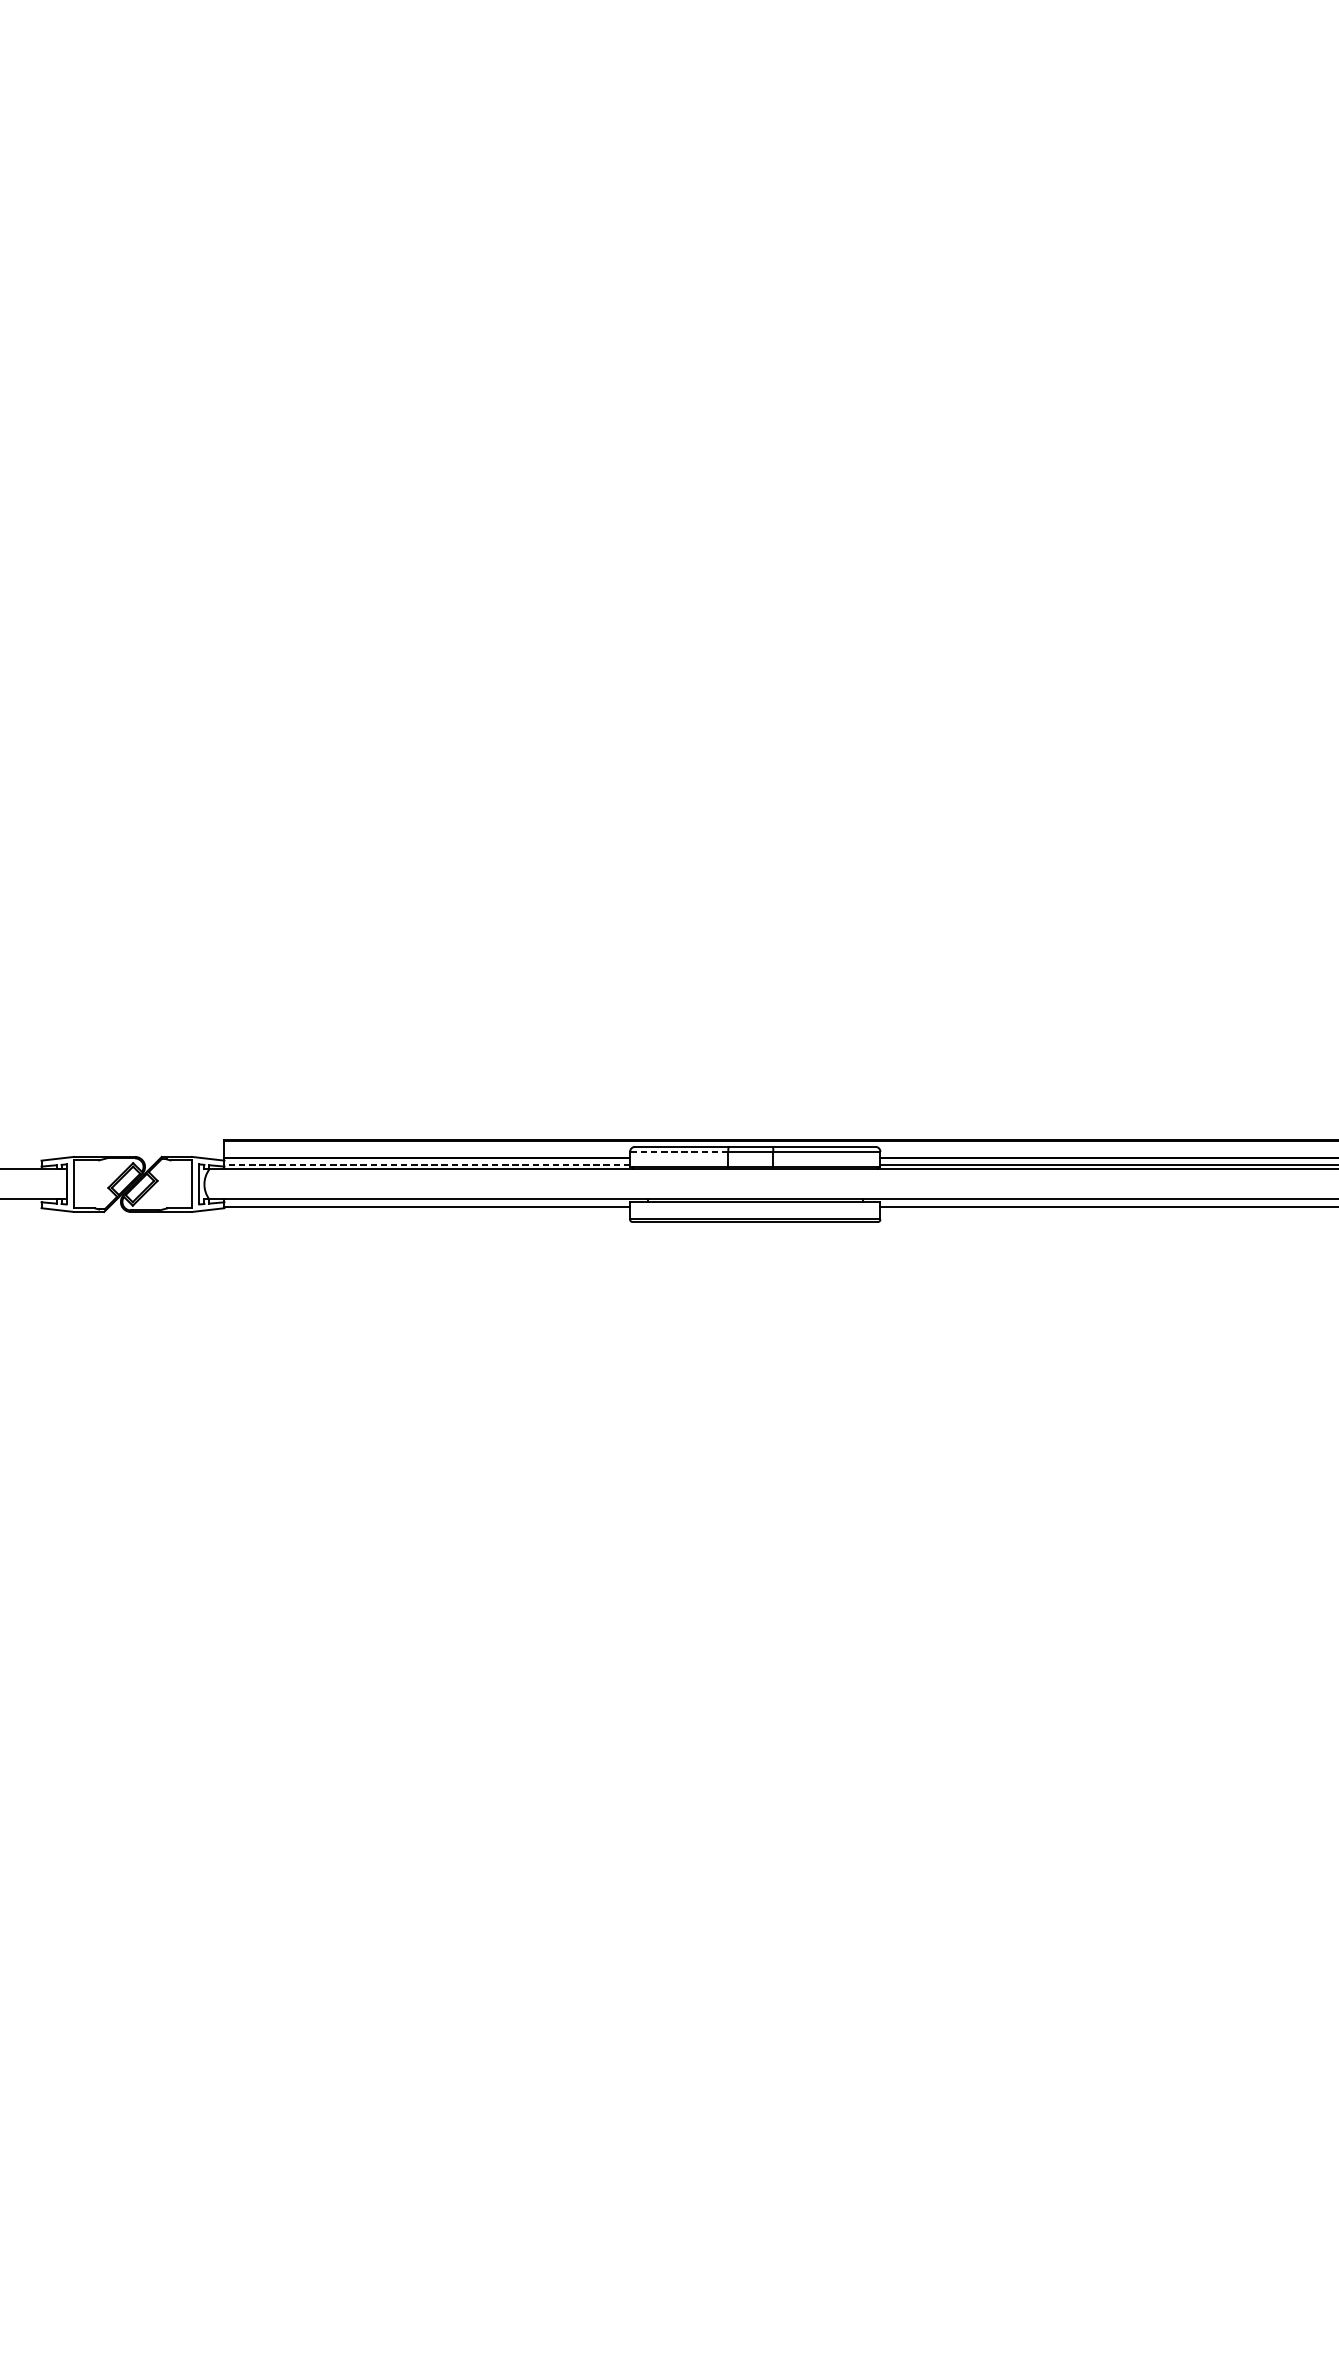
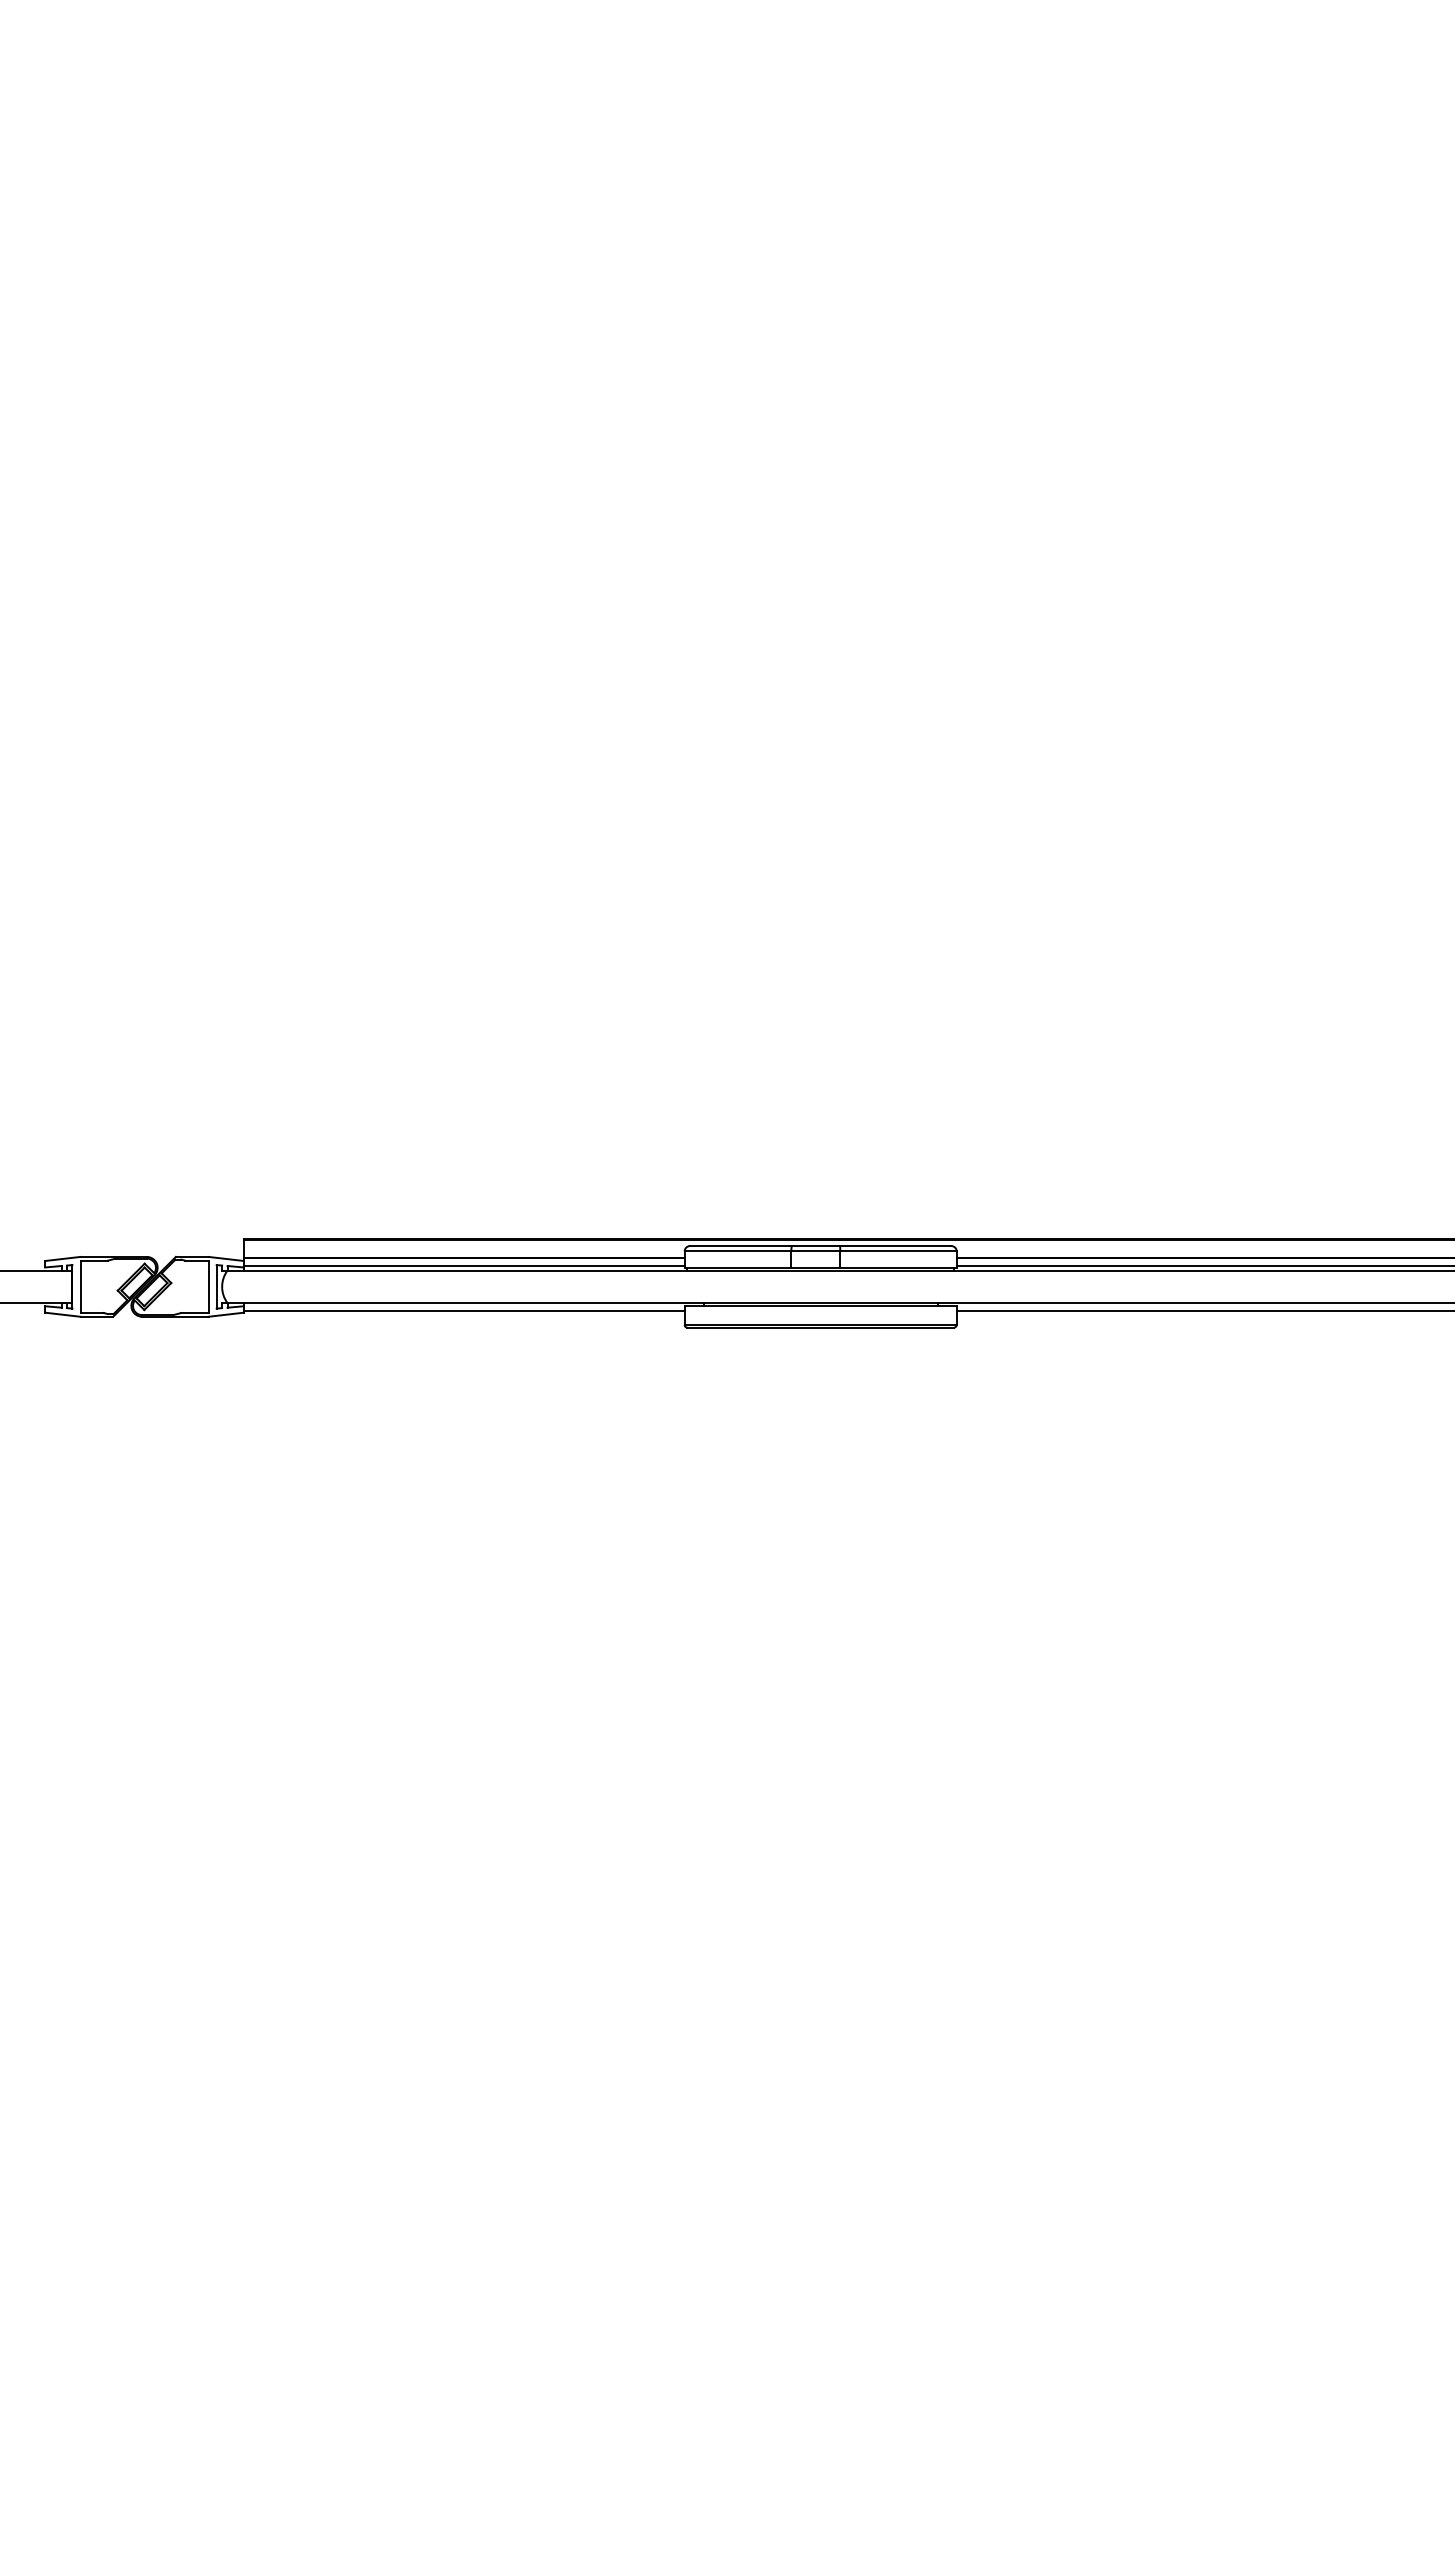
line: (678, 1151) -> (737, 1251), dashed -> solid
line: (426, 1165) -> (463, 1266), dashed -> solid

